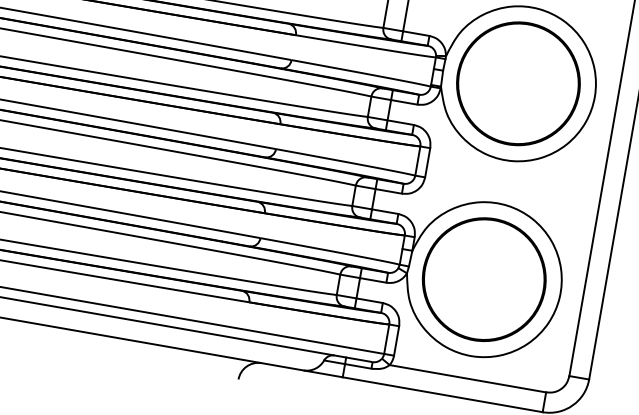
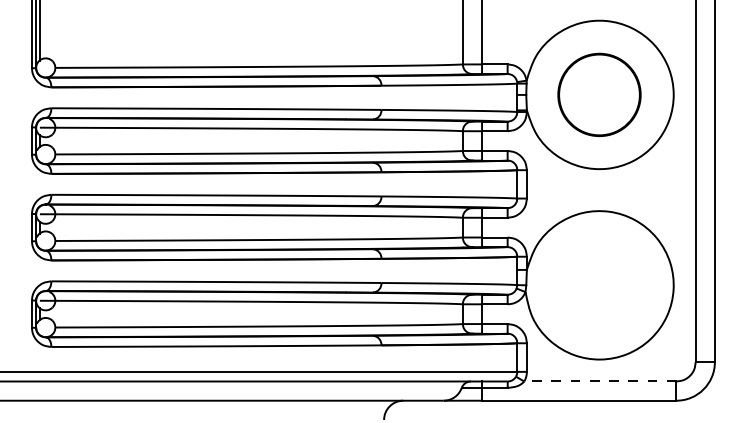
part: (518, 83) -> (599, 94), size x0.7
part: (484, 279) -> (599, 285), removed
line: (467, 378) -> (599, 381), solid -> dashed

